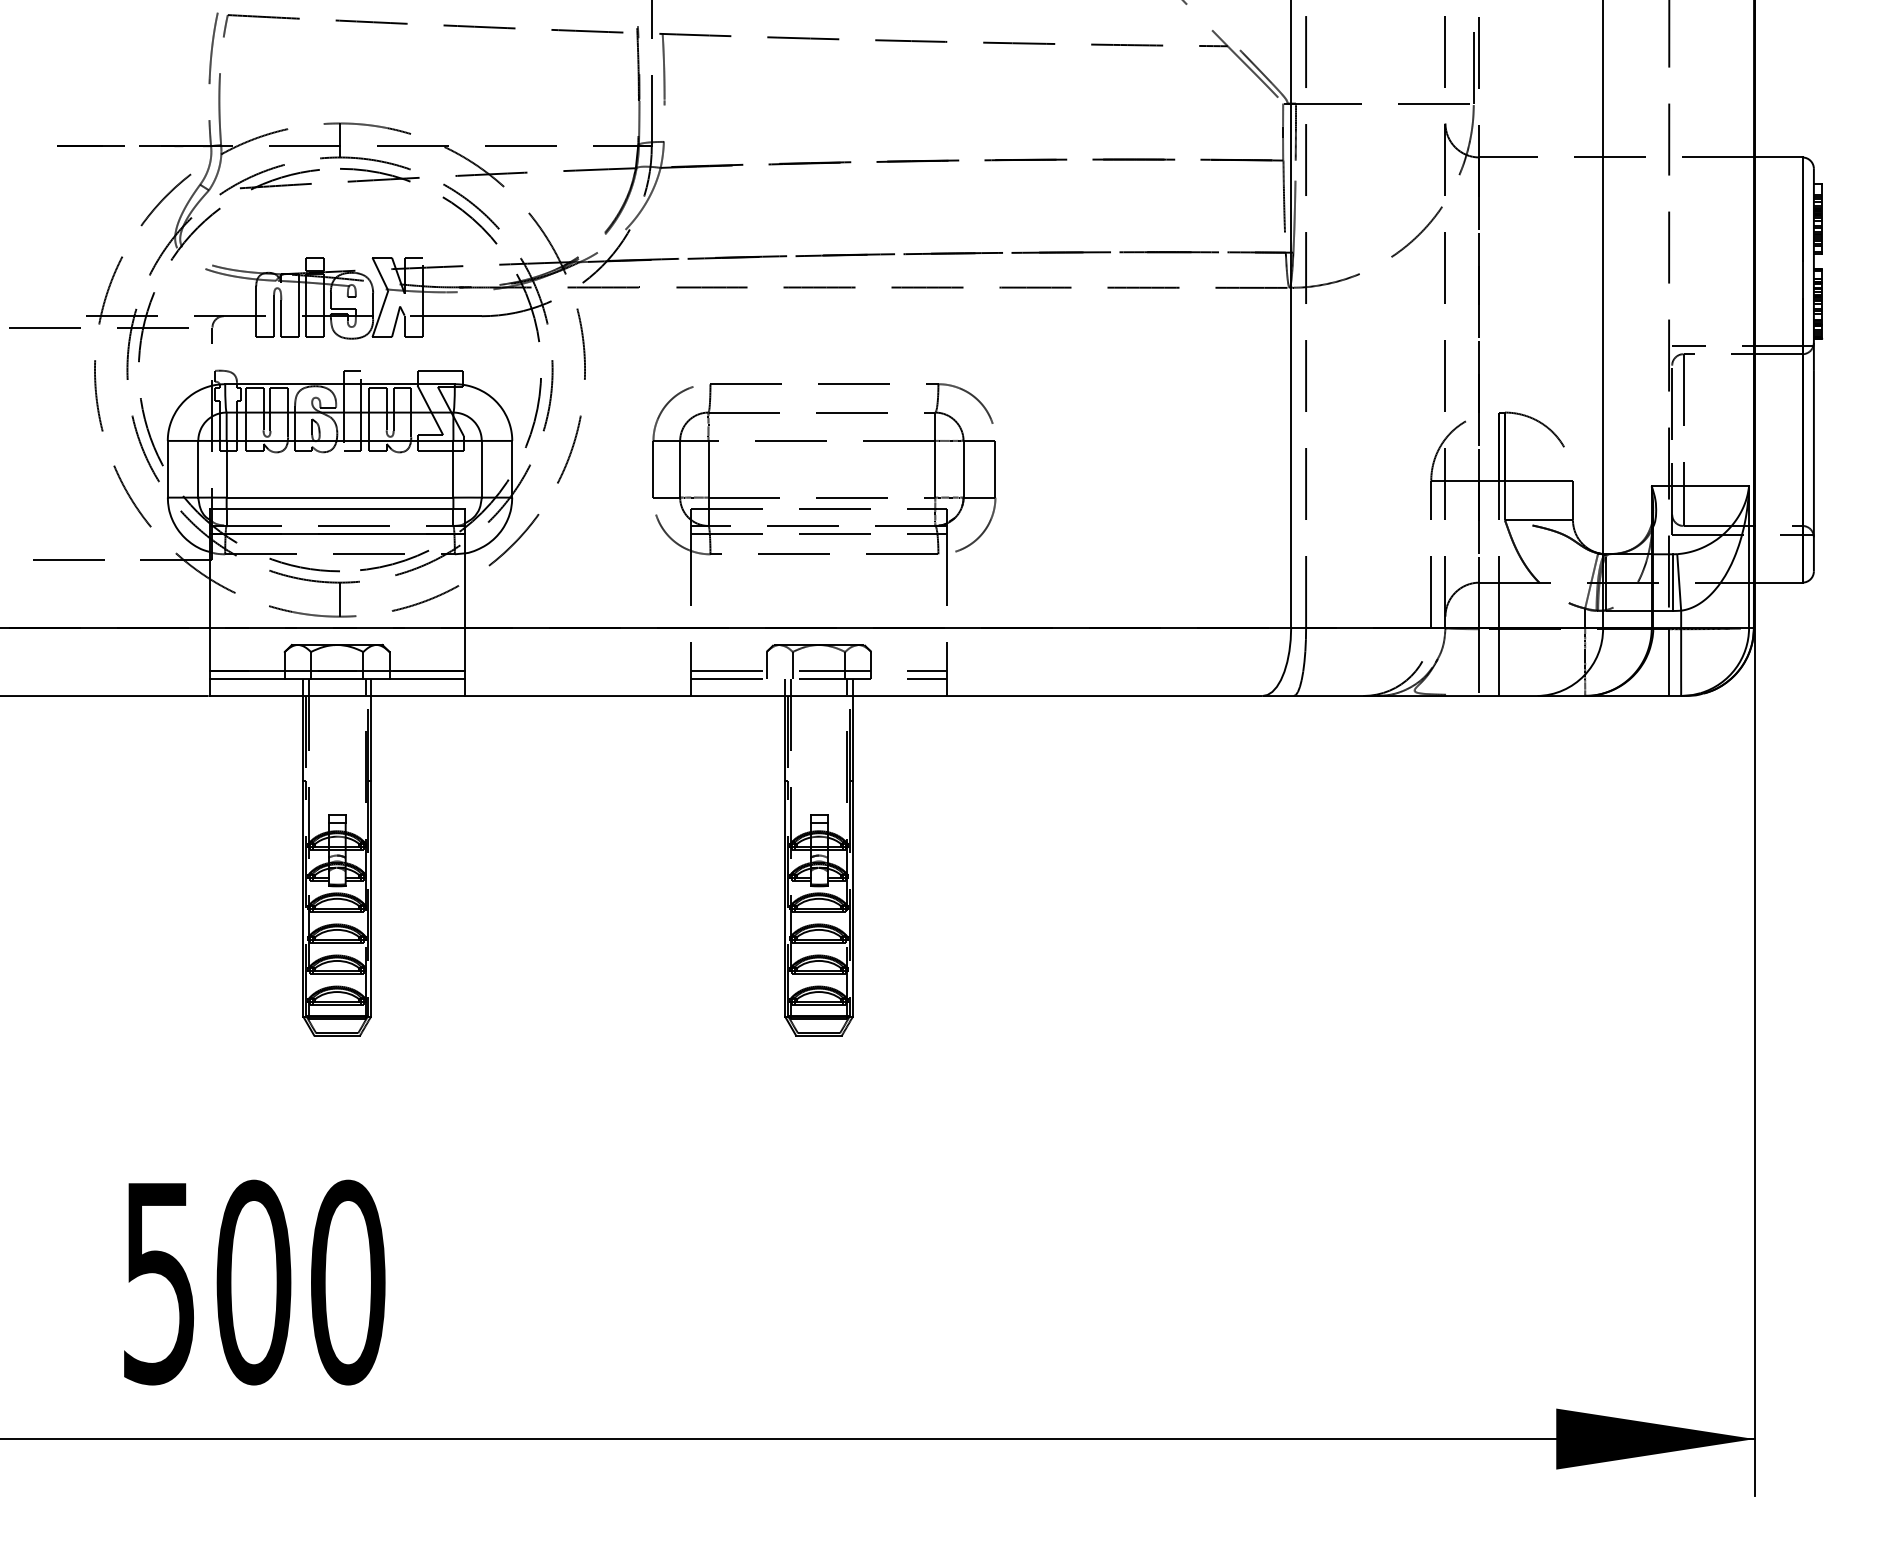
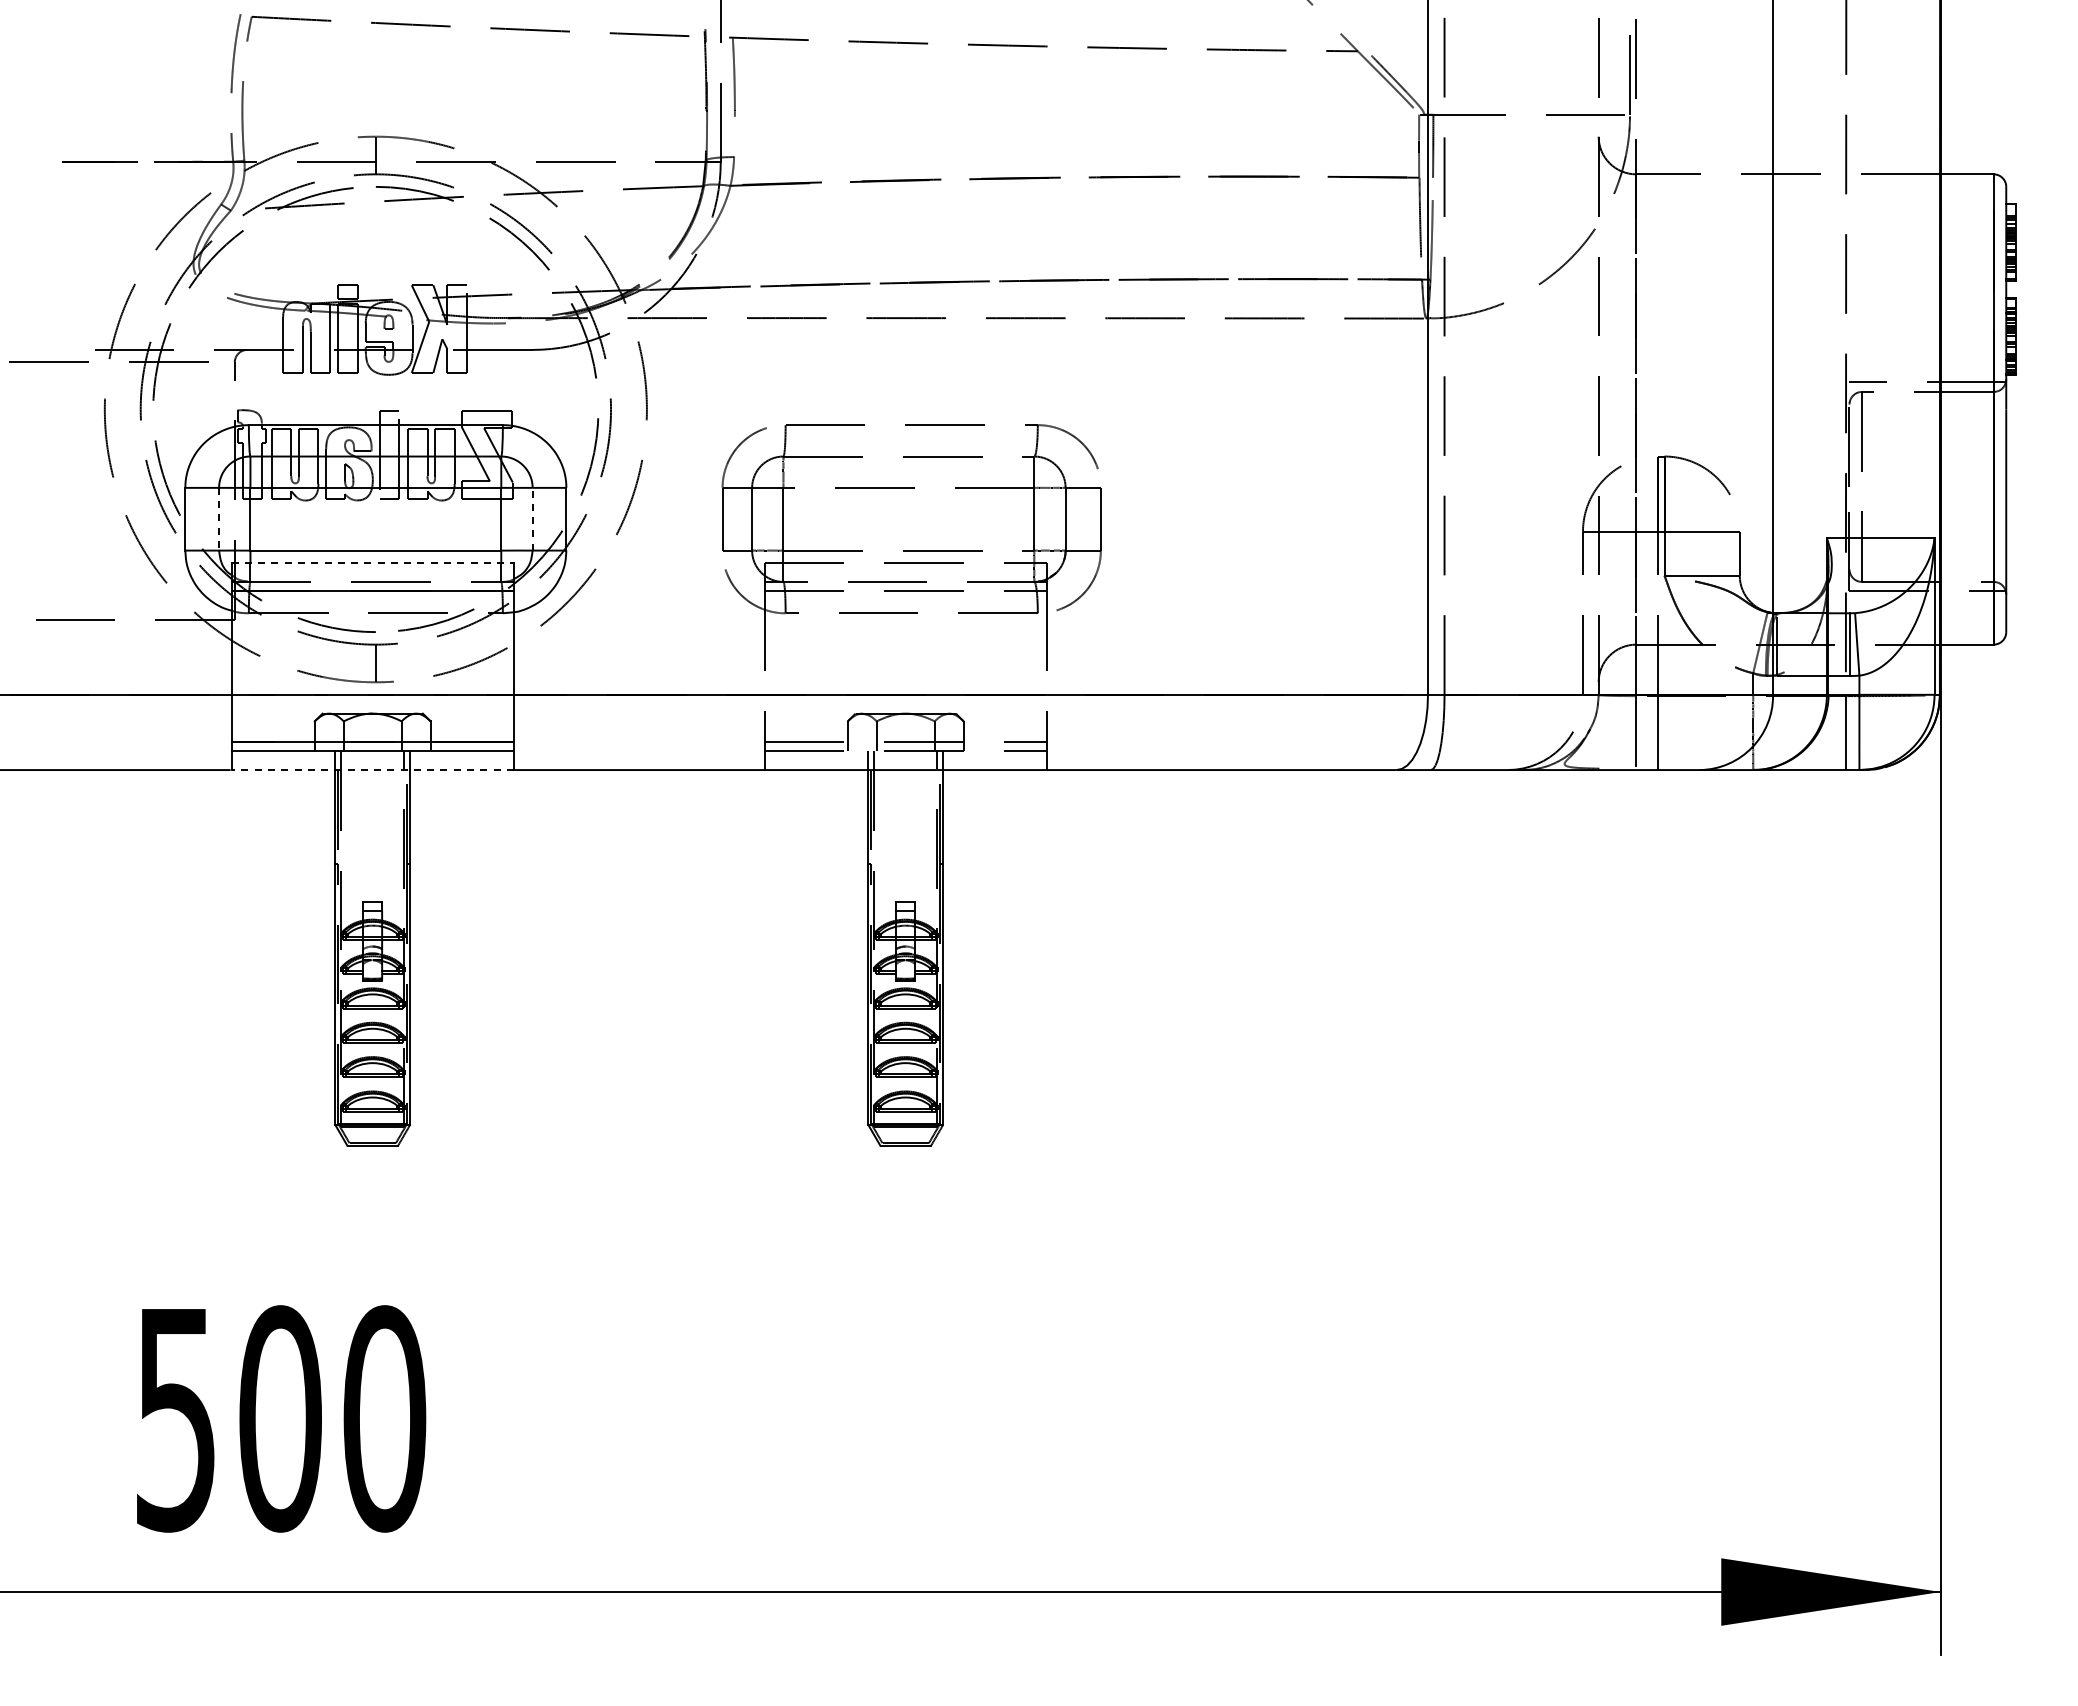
line: (481, 468) -> (532, 518), solid -> dashed
line: (198, 469) -> (219, 519), solid -> dashed
line: (337, 509) -> (373, 563), solid -> dashed
line: (336, 696) -> (372, 770), solid -> dashed

